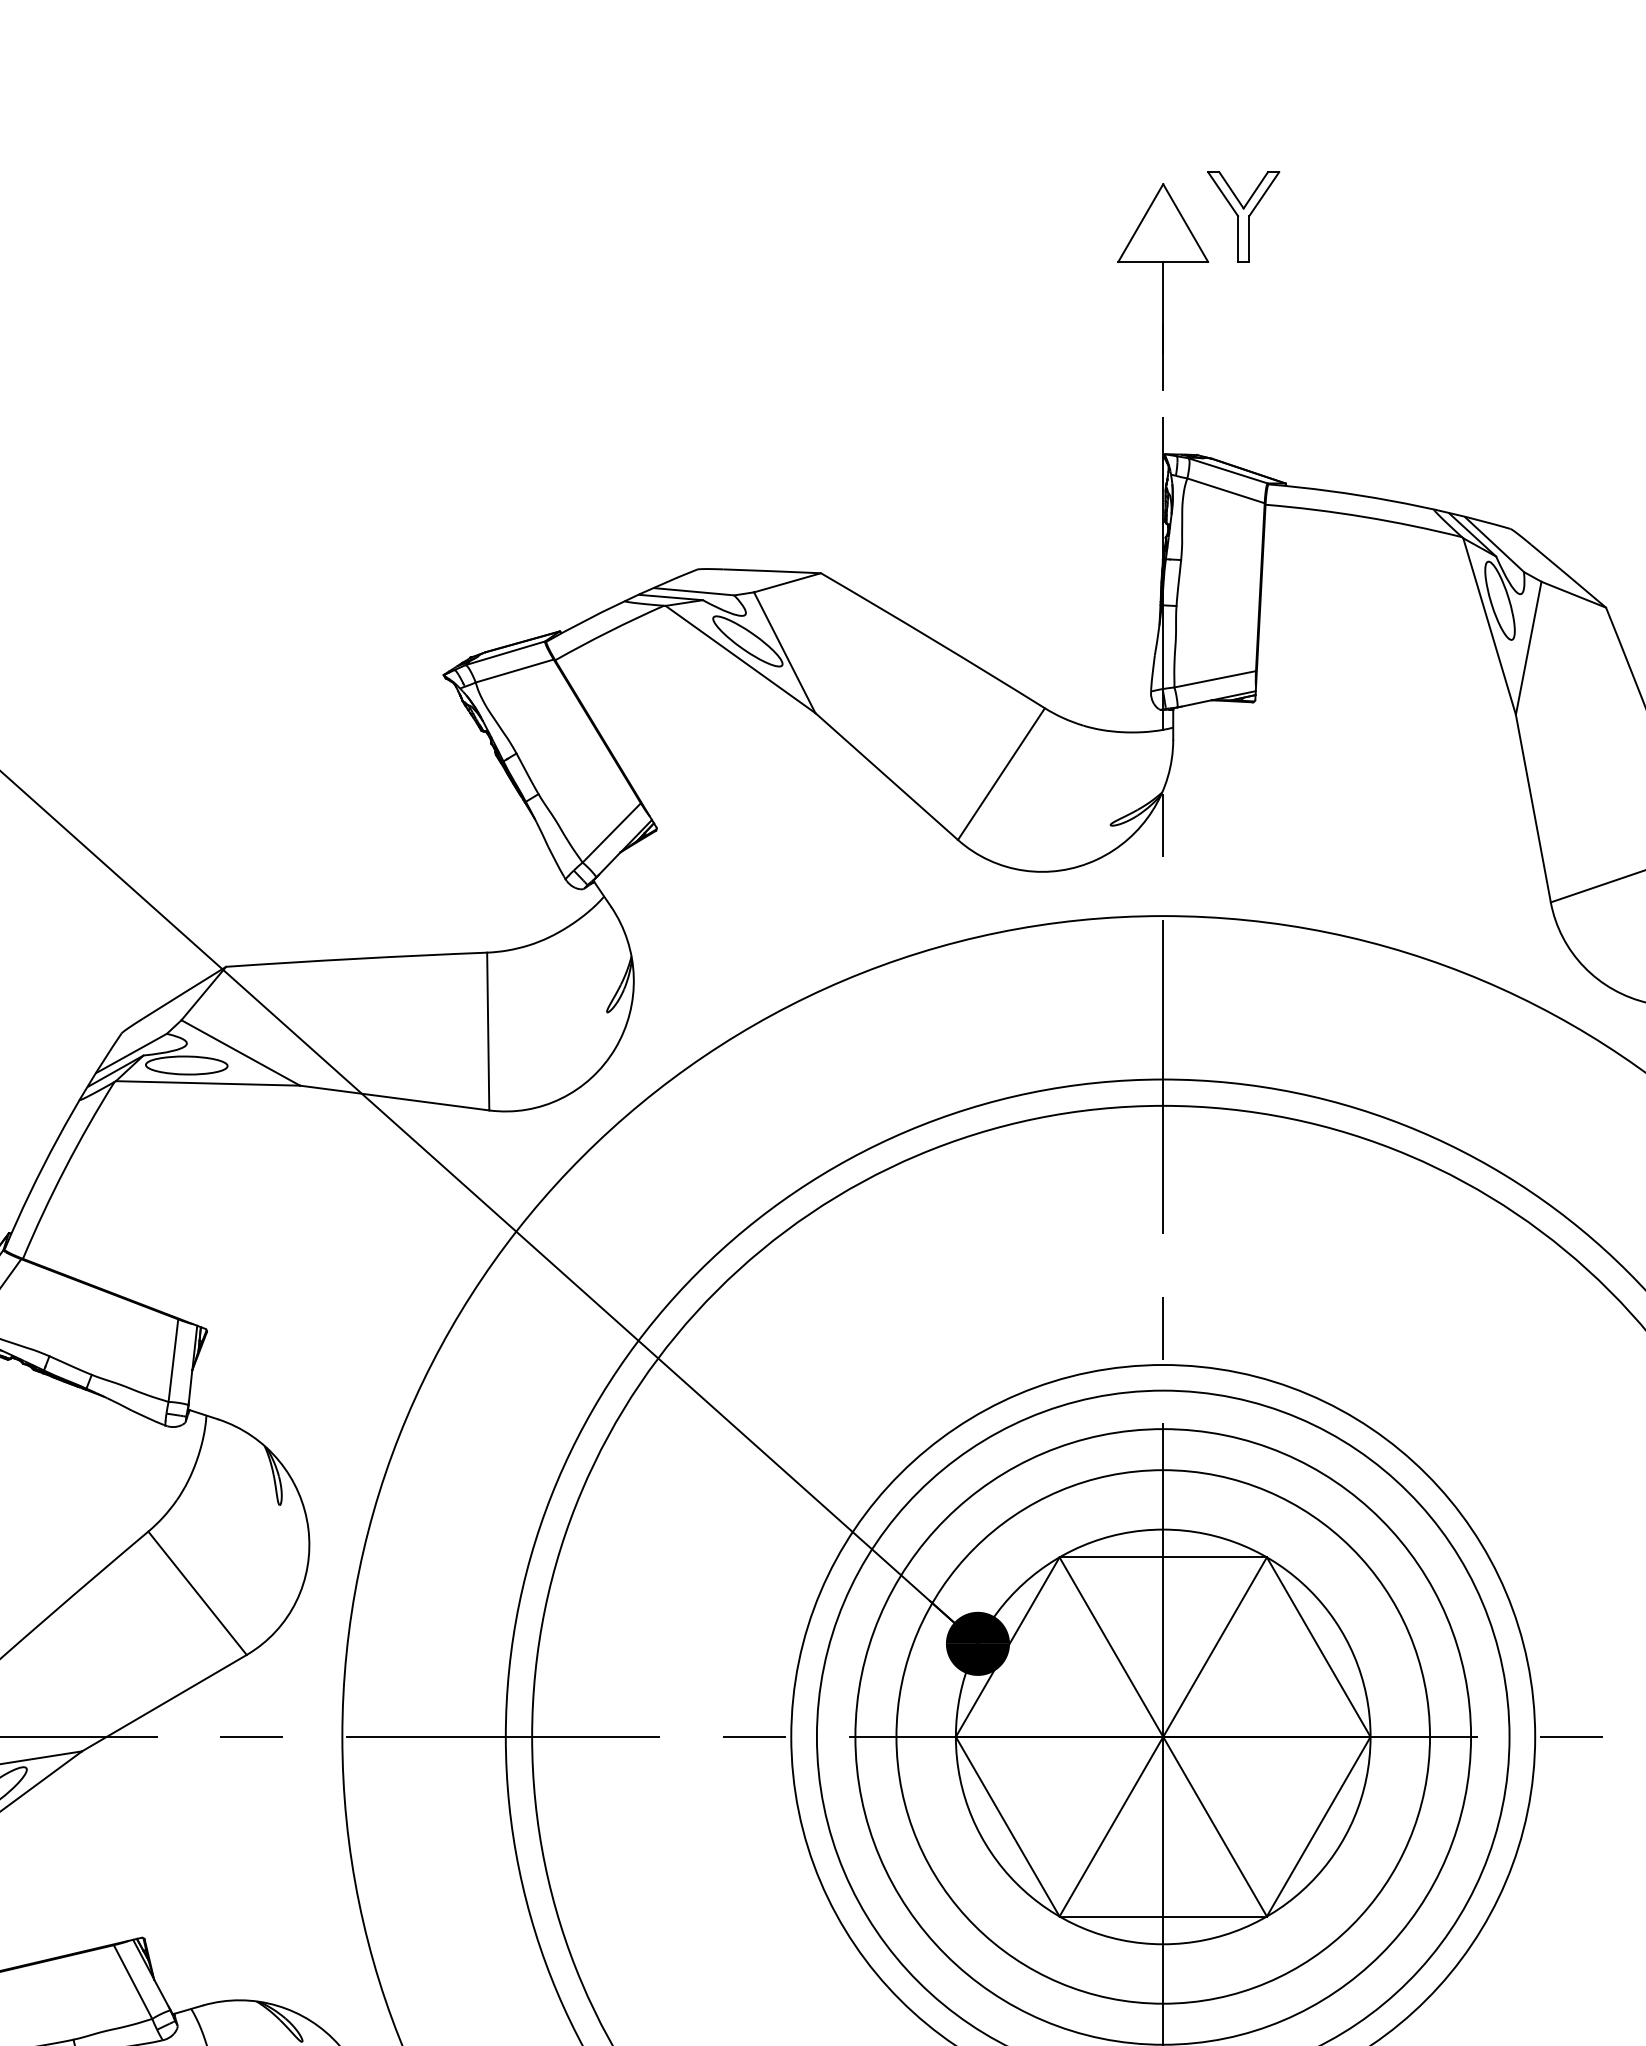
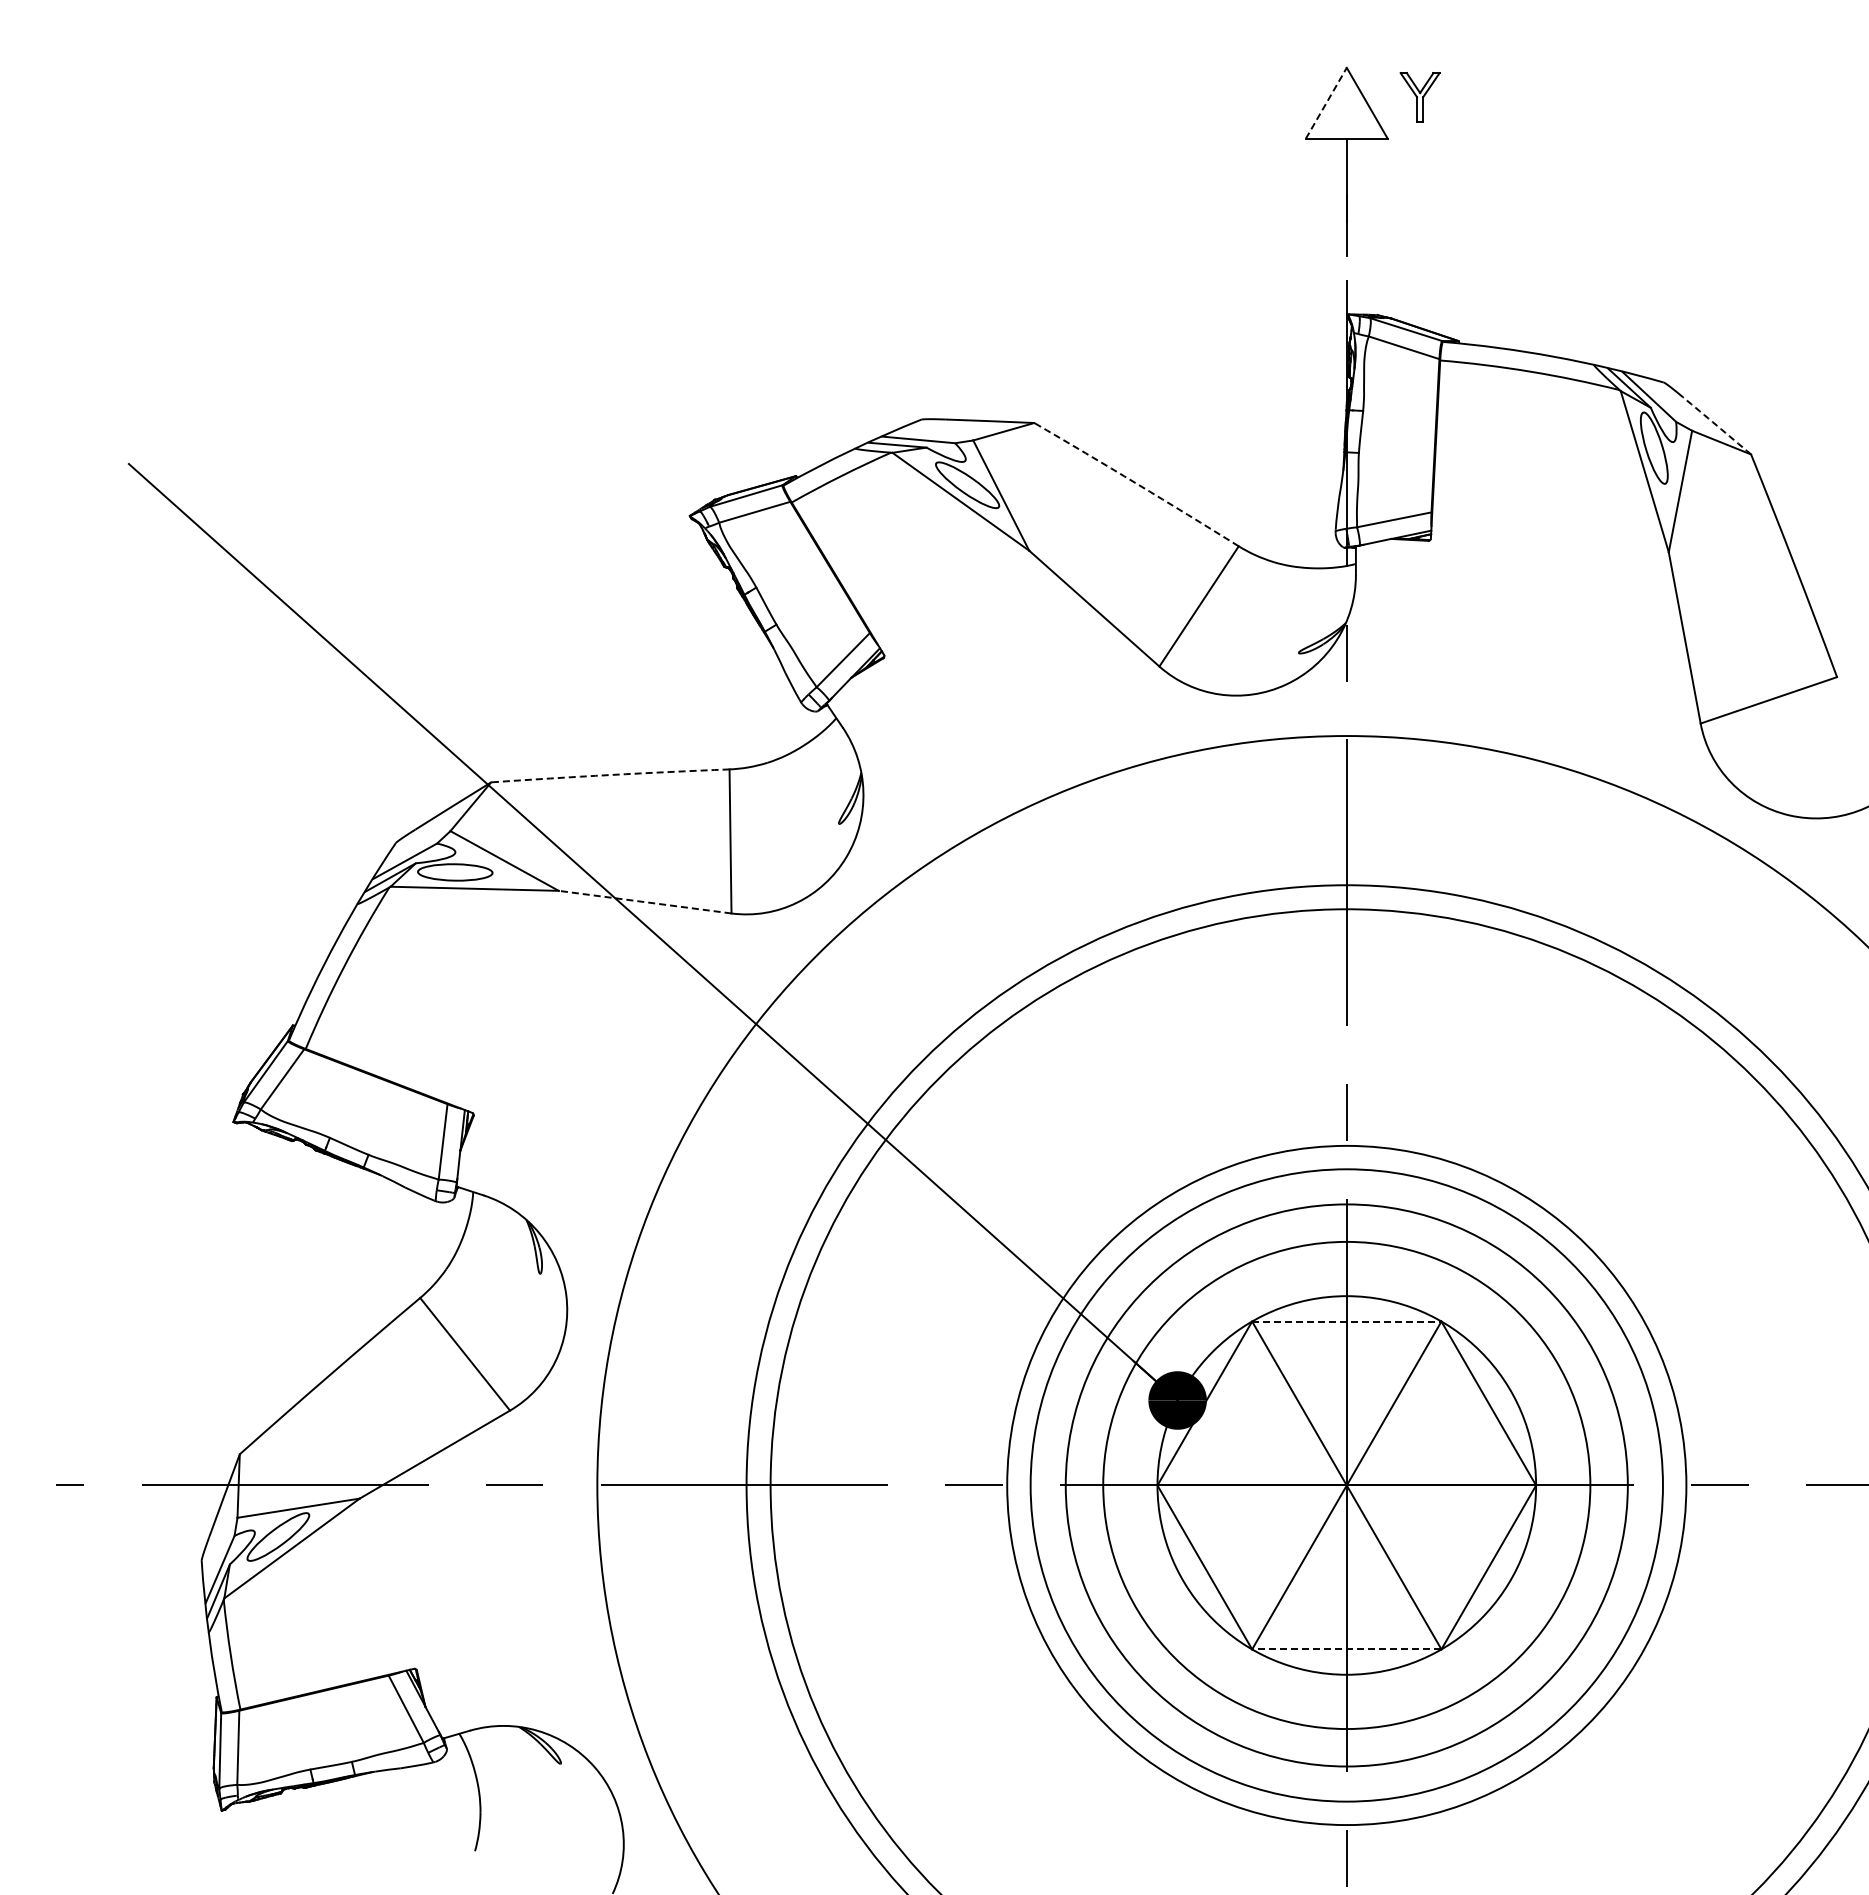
part: (1242, 216) -> (1419, 97), size x0.6
line: (1140, 223) -> (1326, 103), solid -> dashed
arc: (1568, 575) -> (1716, 425), solid -> dashed
arc: (933, 639) -> (1137, 483), solid -> dashed
arc: (356, 959) -> (610, 775), solid -> dashed
line: (394, 1098) -> (644, 902), solid -> dashed
line: (1162, 1557) -> (1346, 1321), solid -> dashed
line: (1162, 1916) -> (1346, 1649), solid -> dashed

